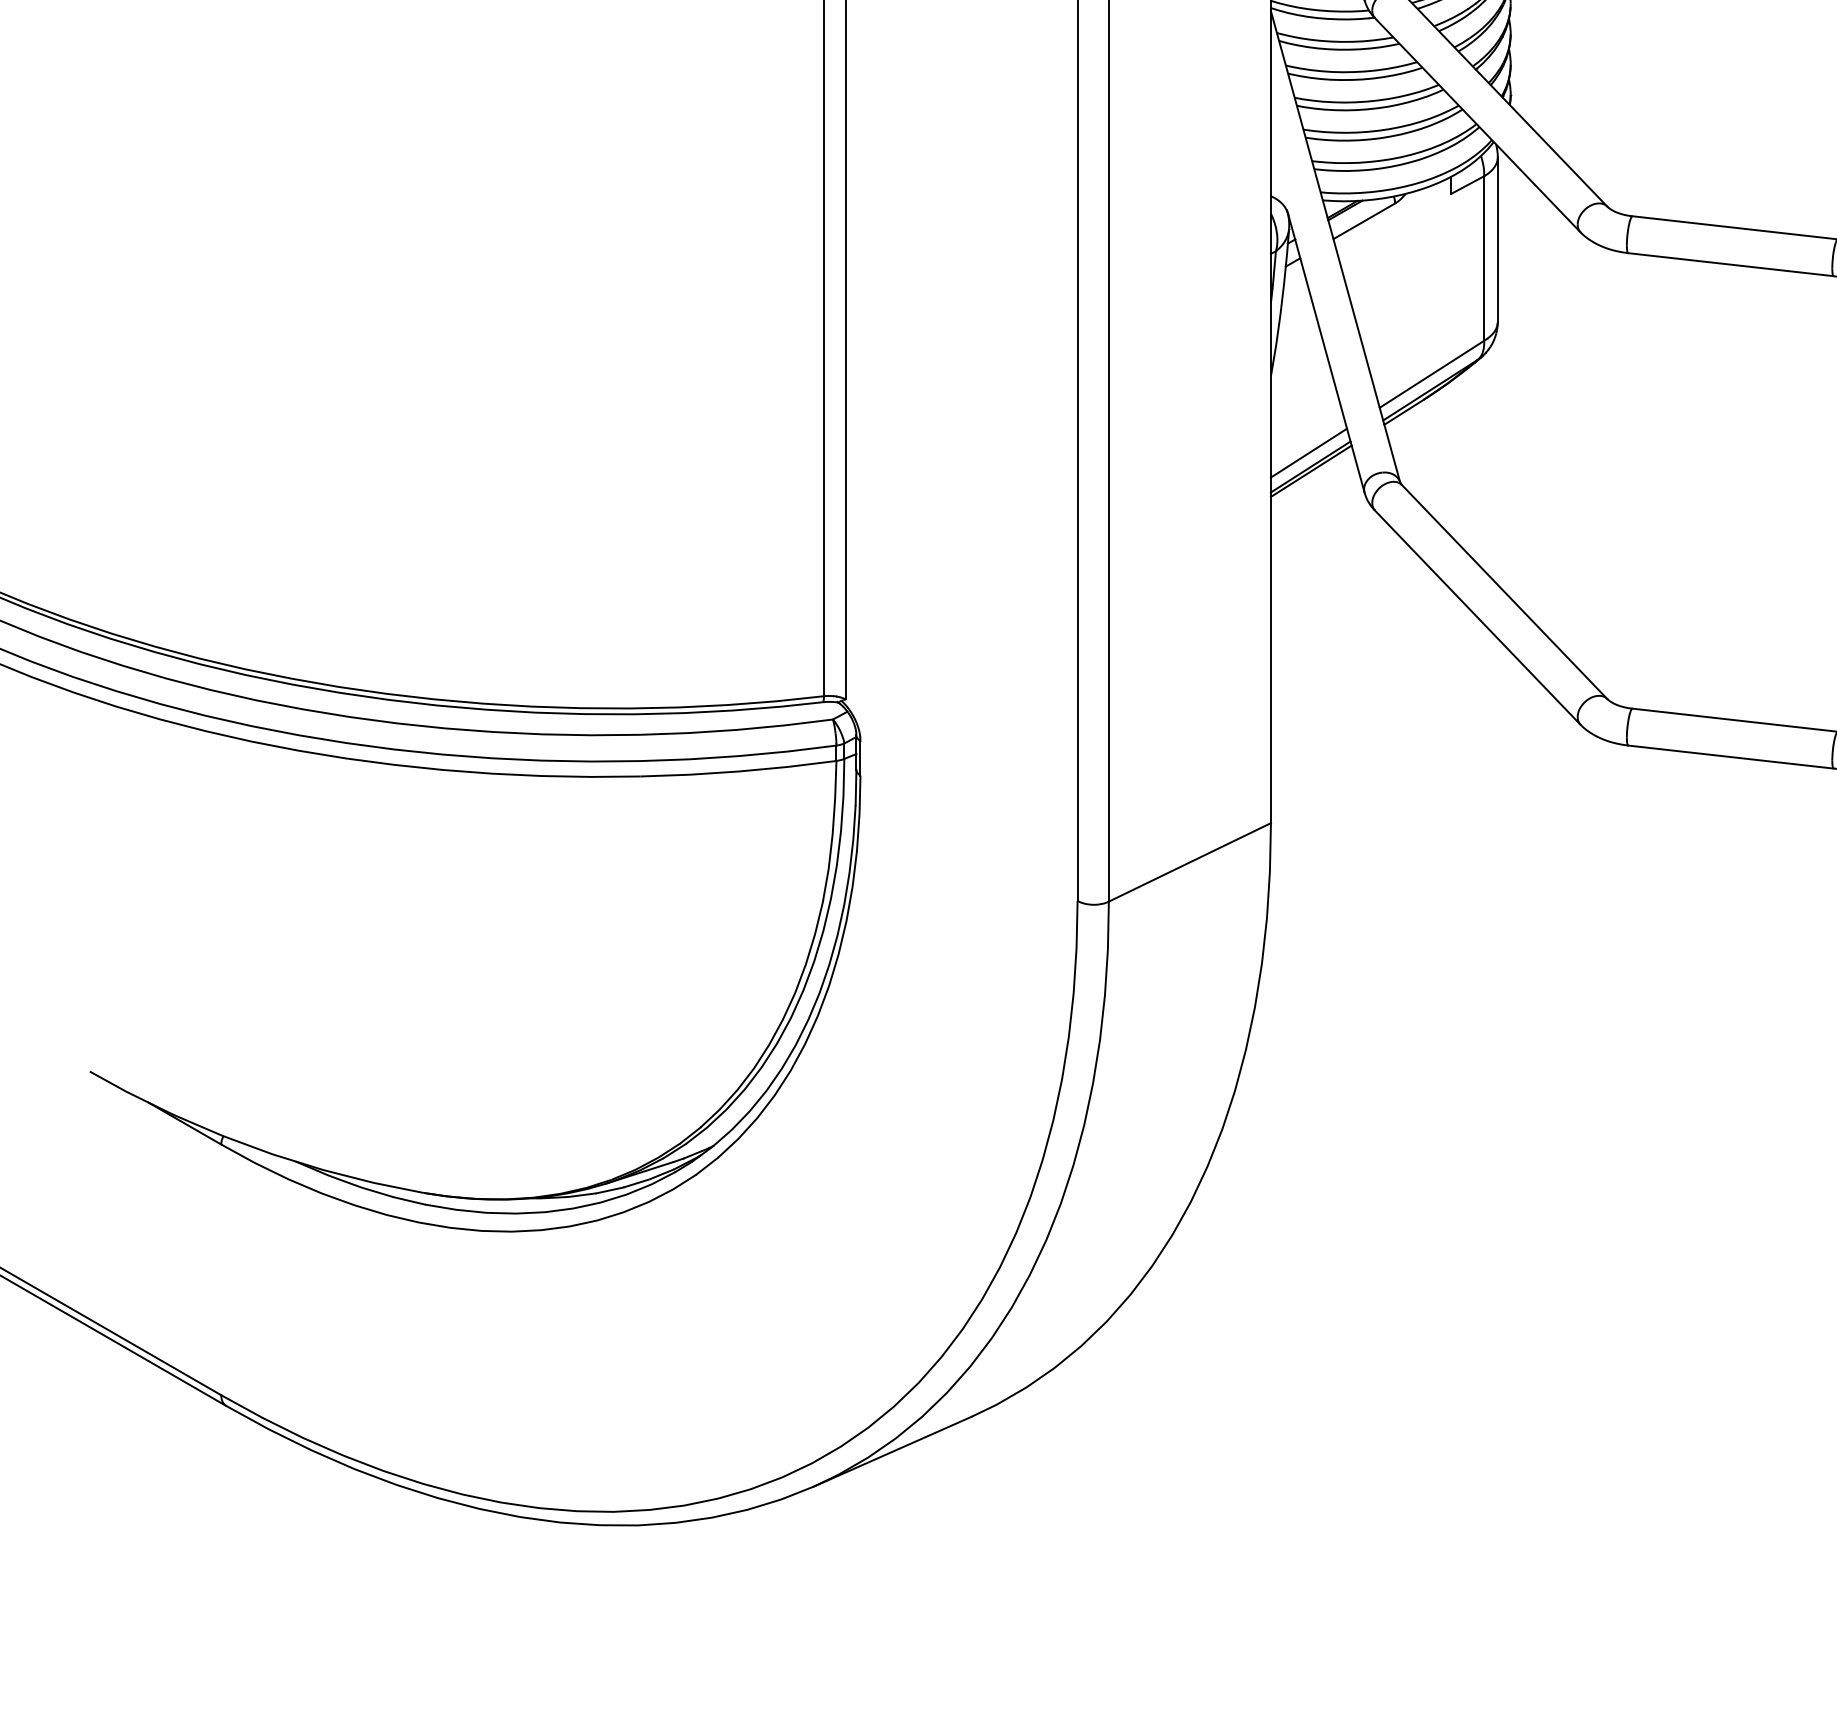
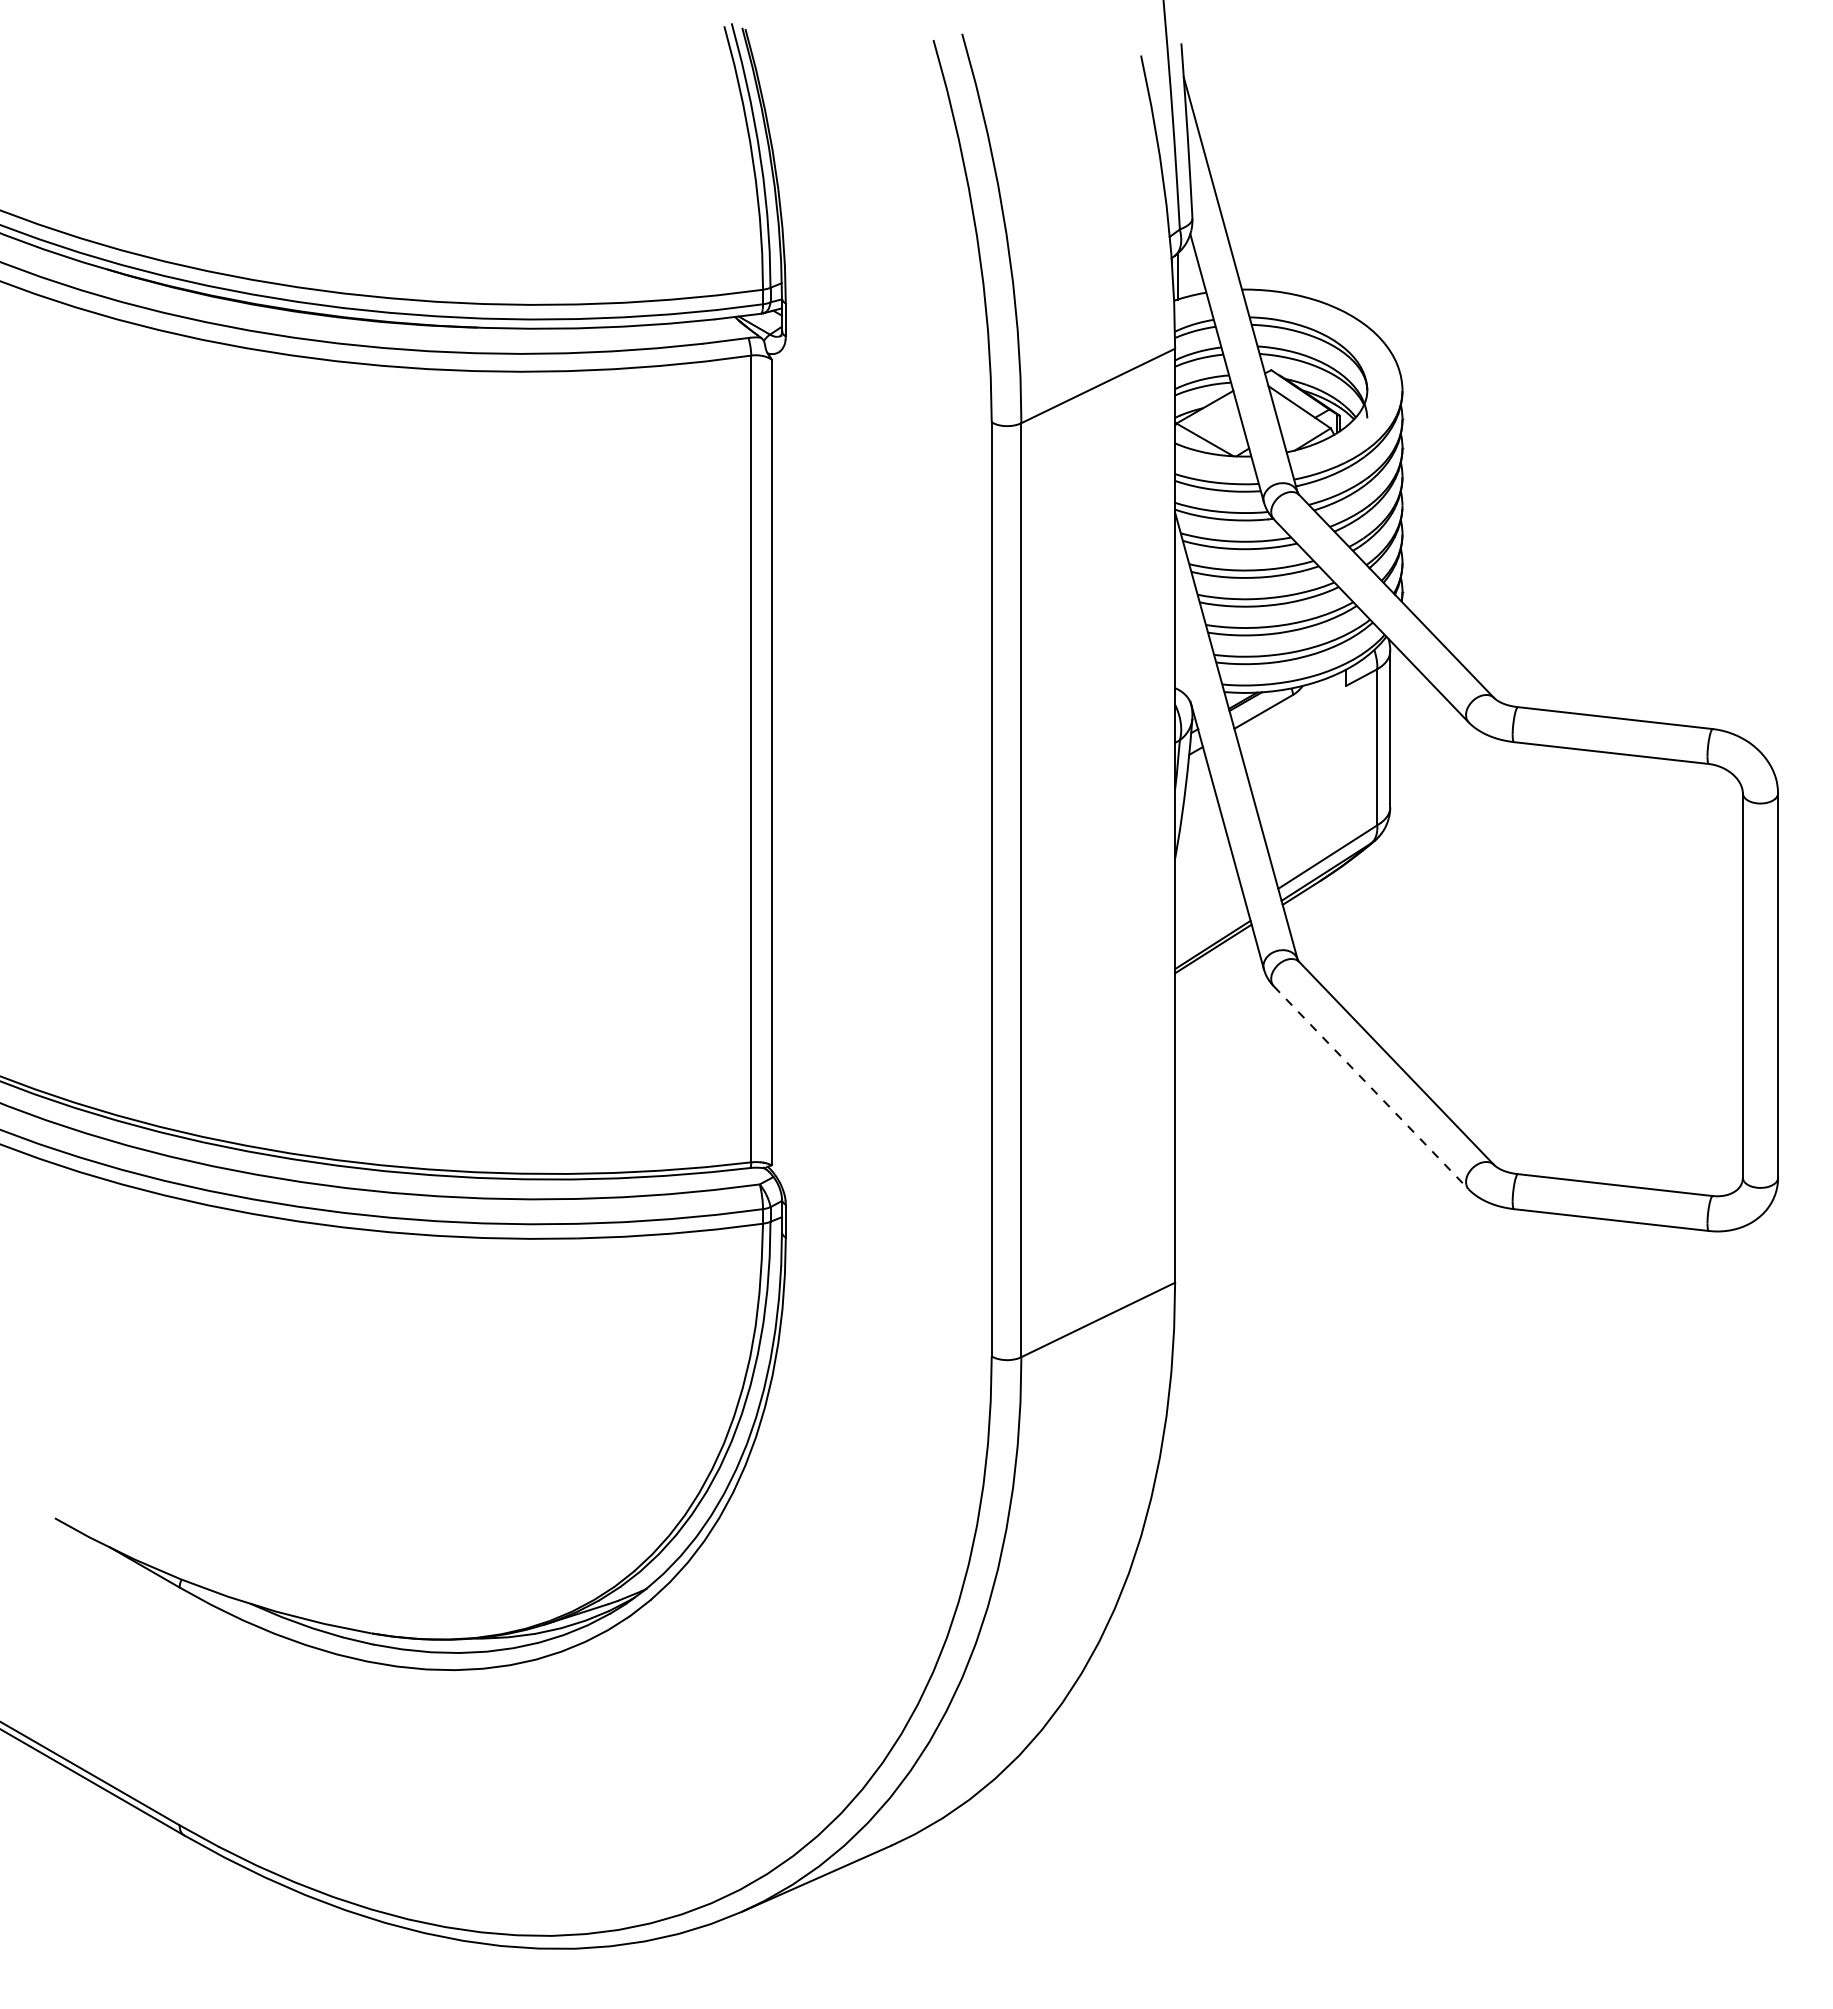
line: (1309, 452) -> (1211, 931), removed
line: (1478, 617) -> (1371, 1087), solid -> dashed

